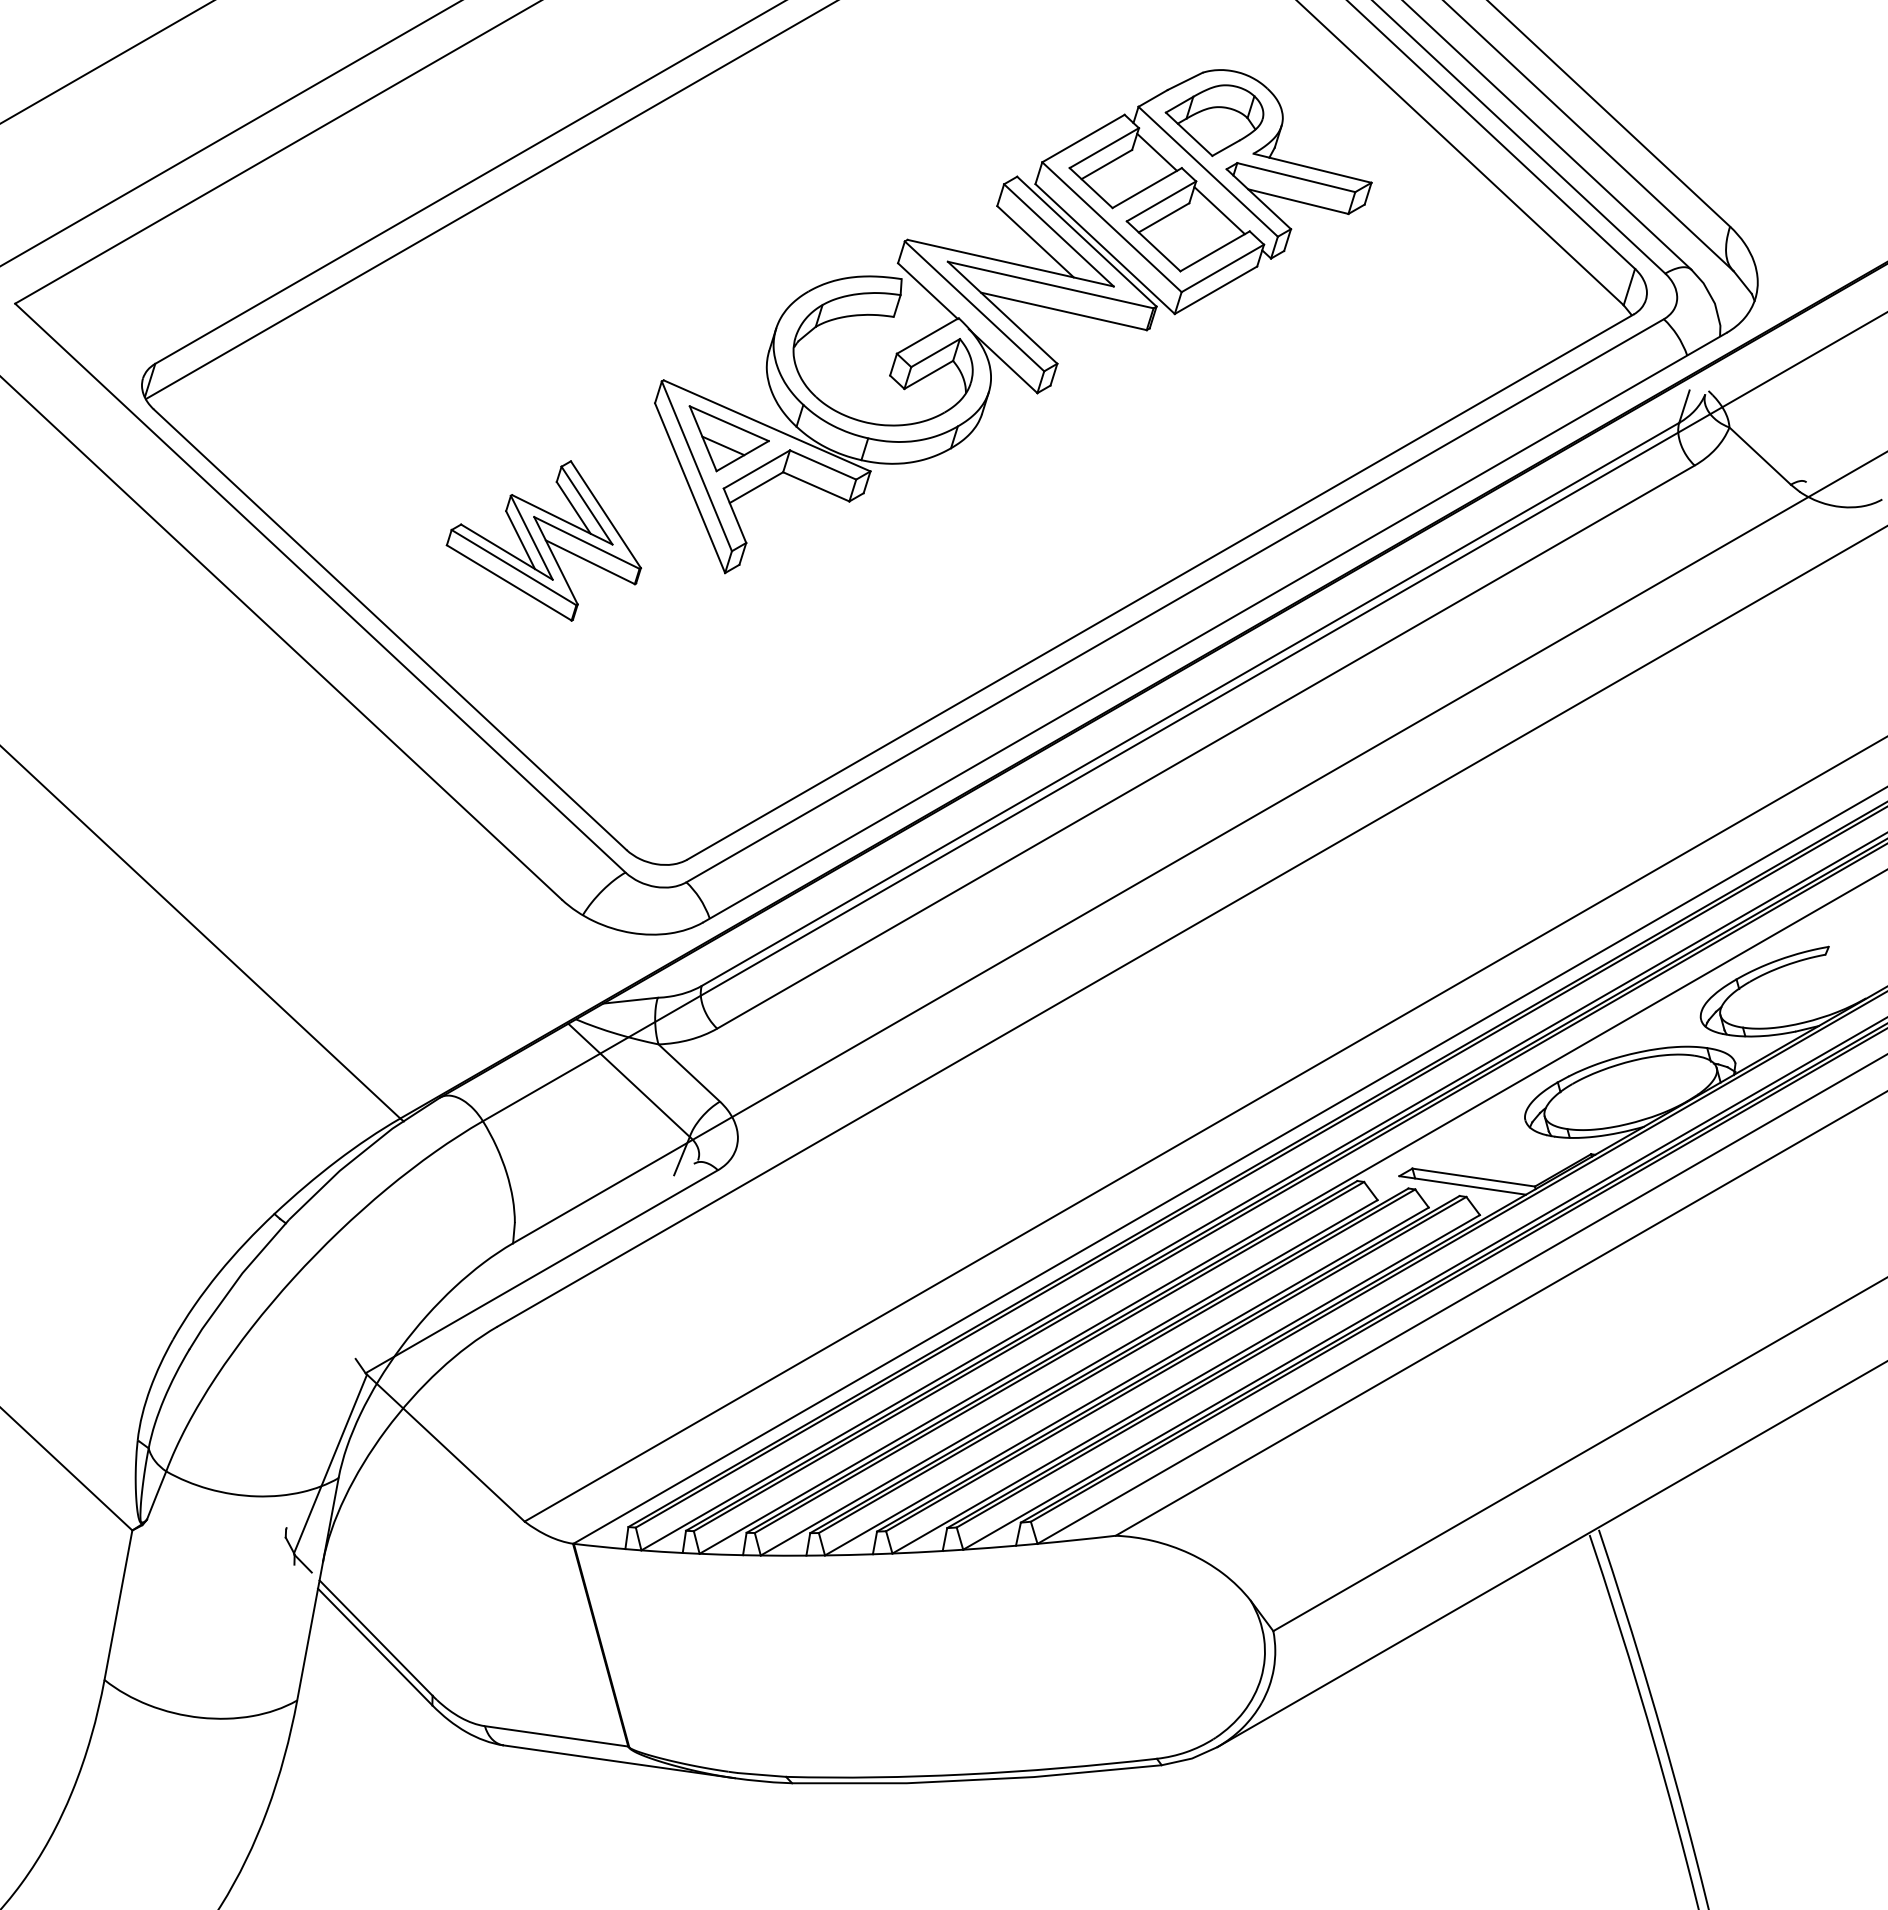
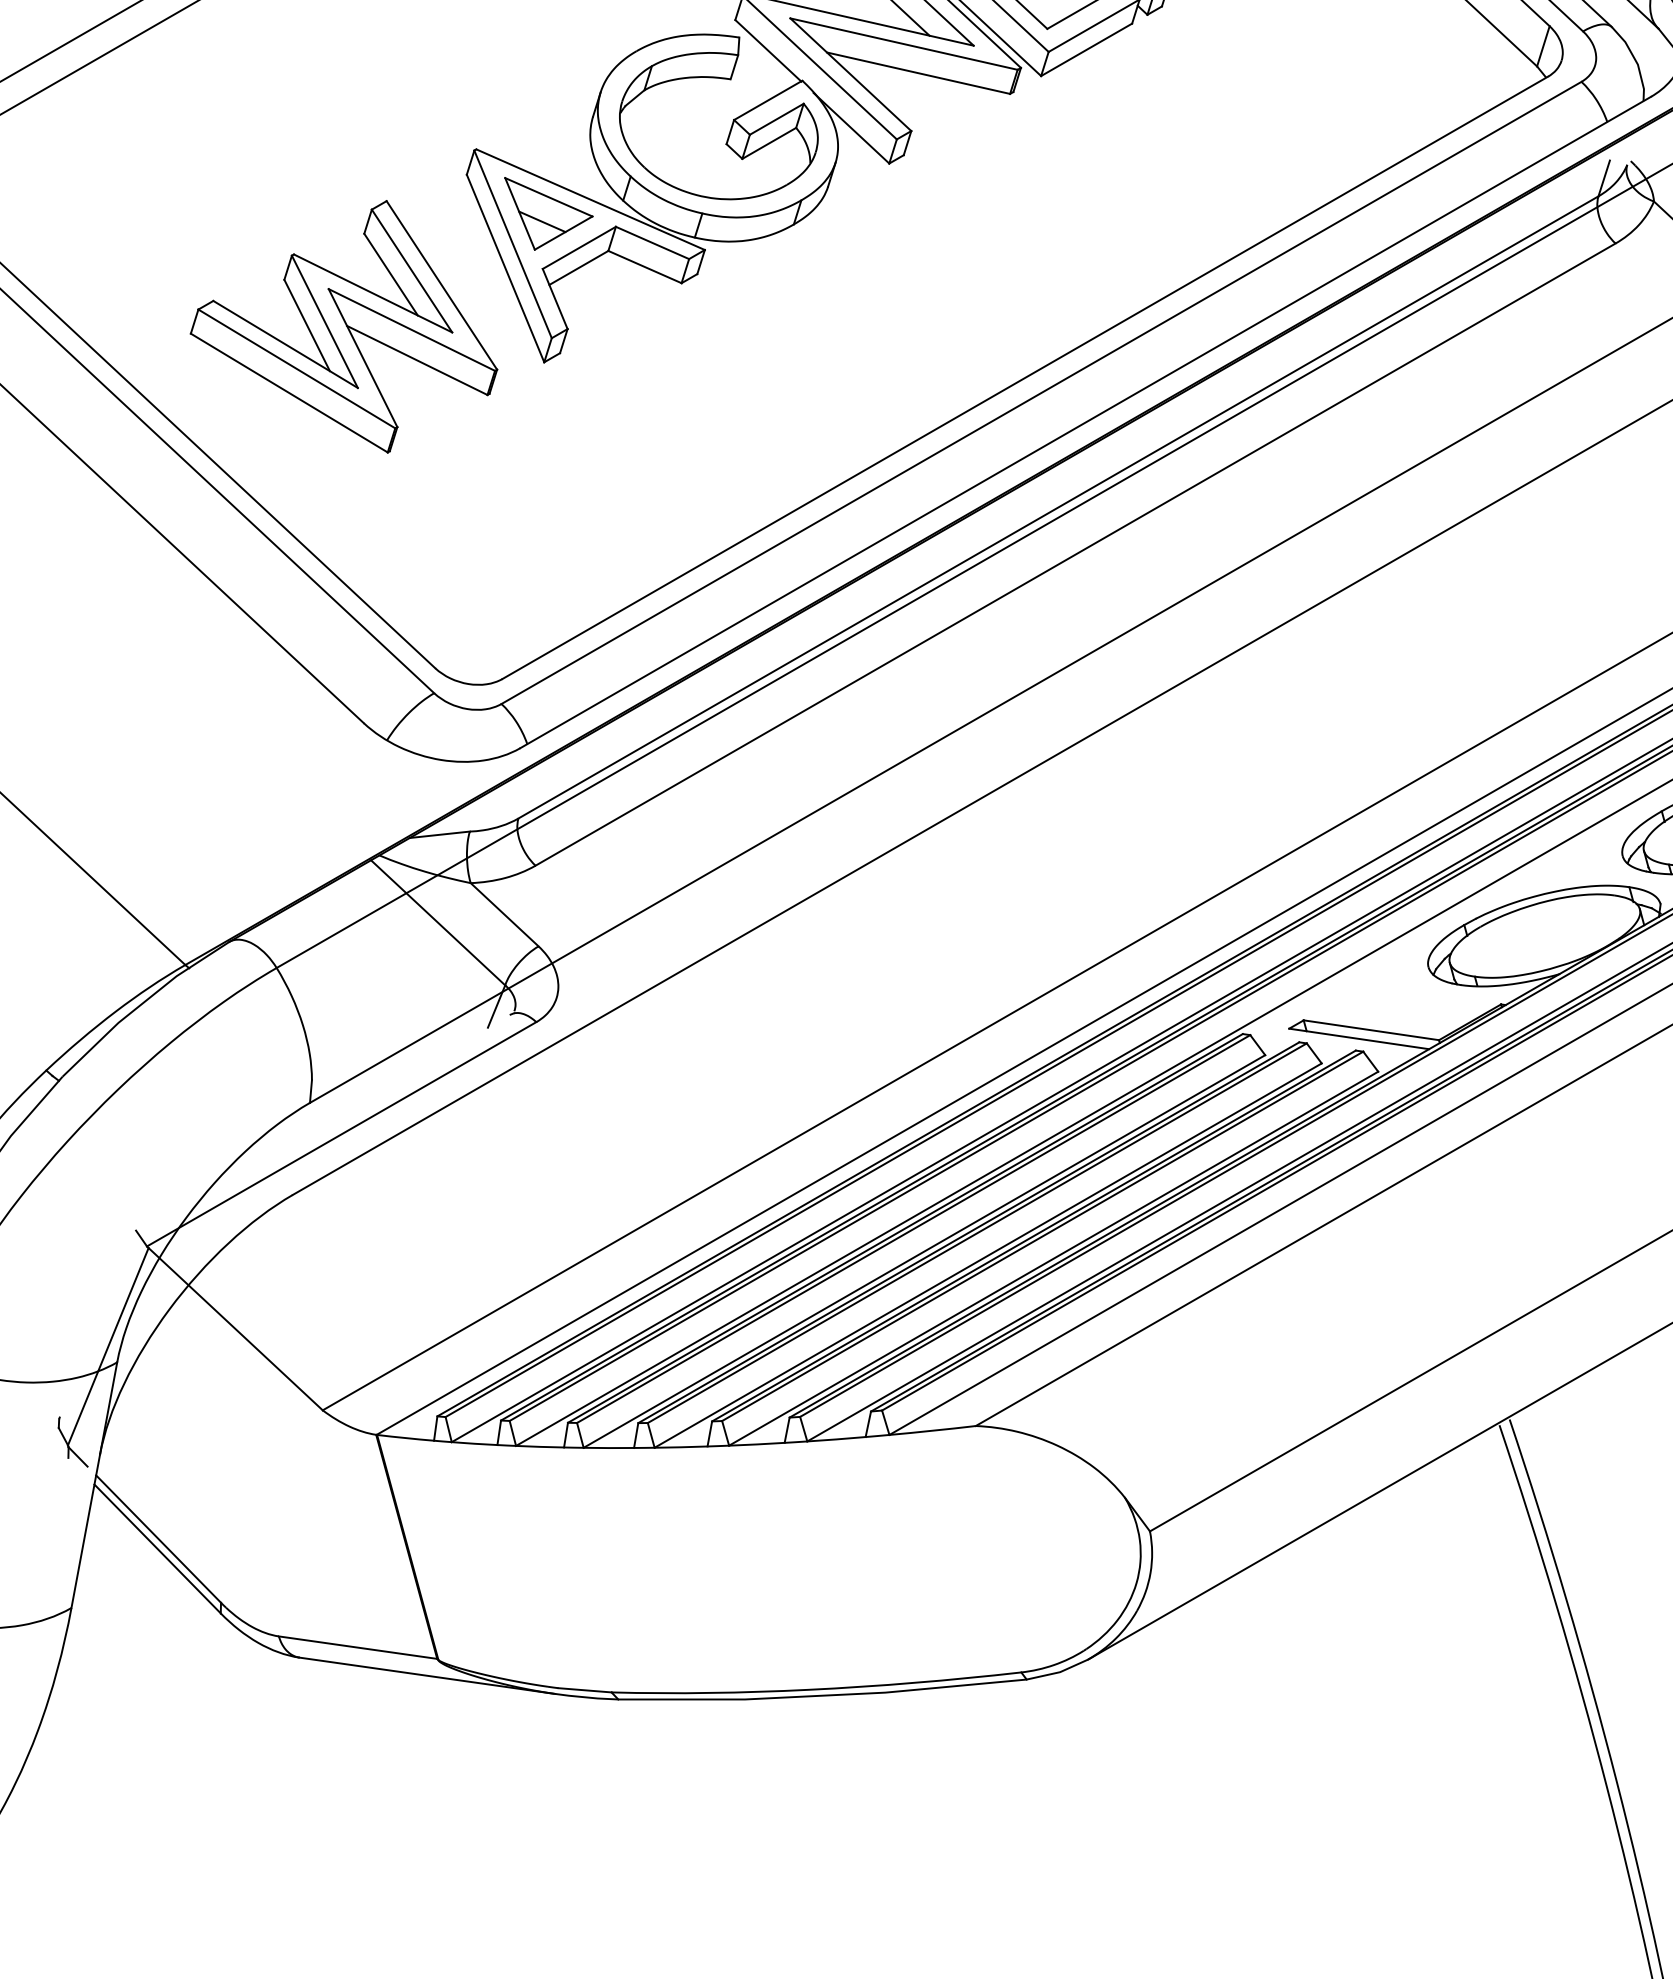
part: (543, 540) -> (343, 326), size x1.43

